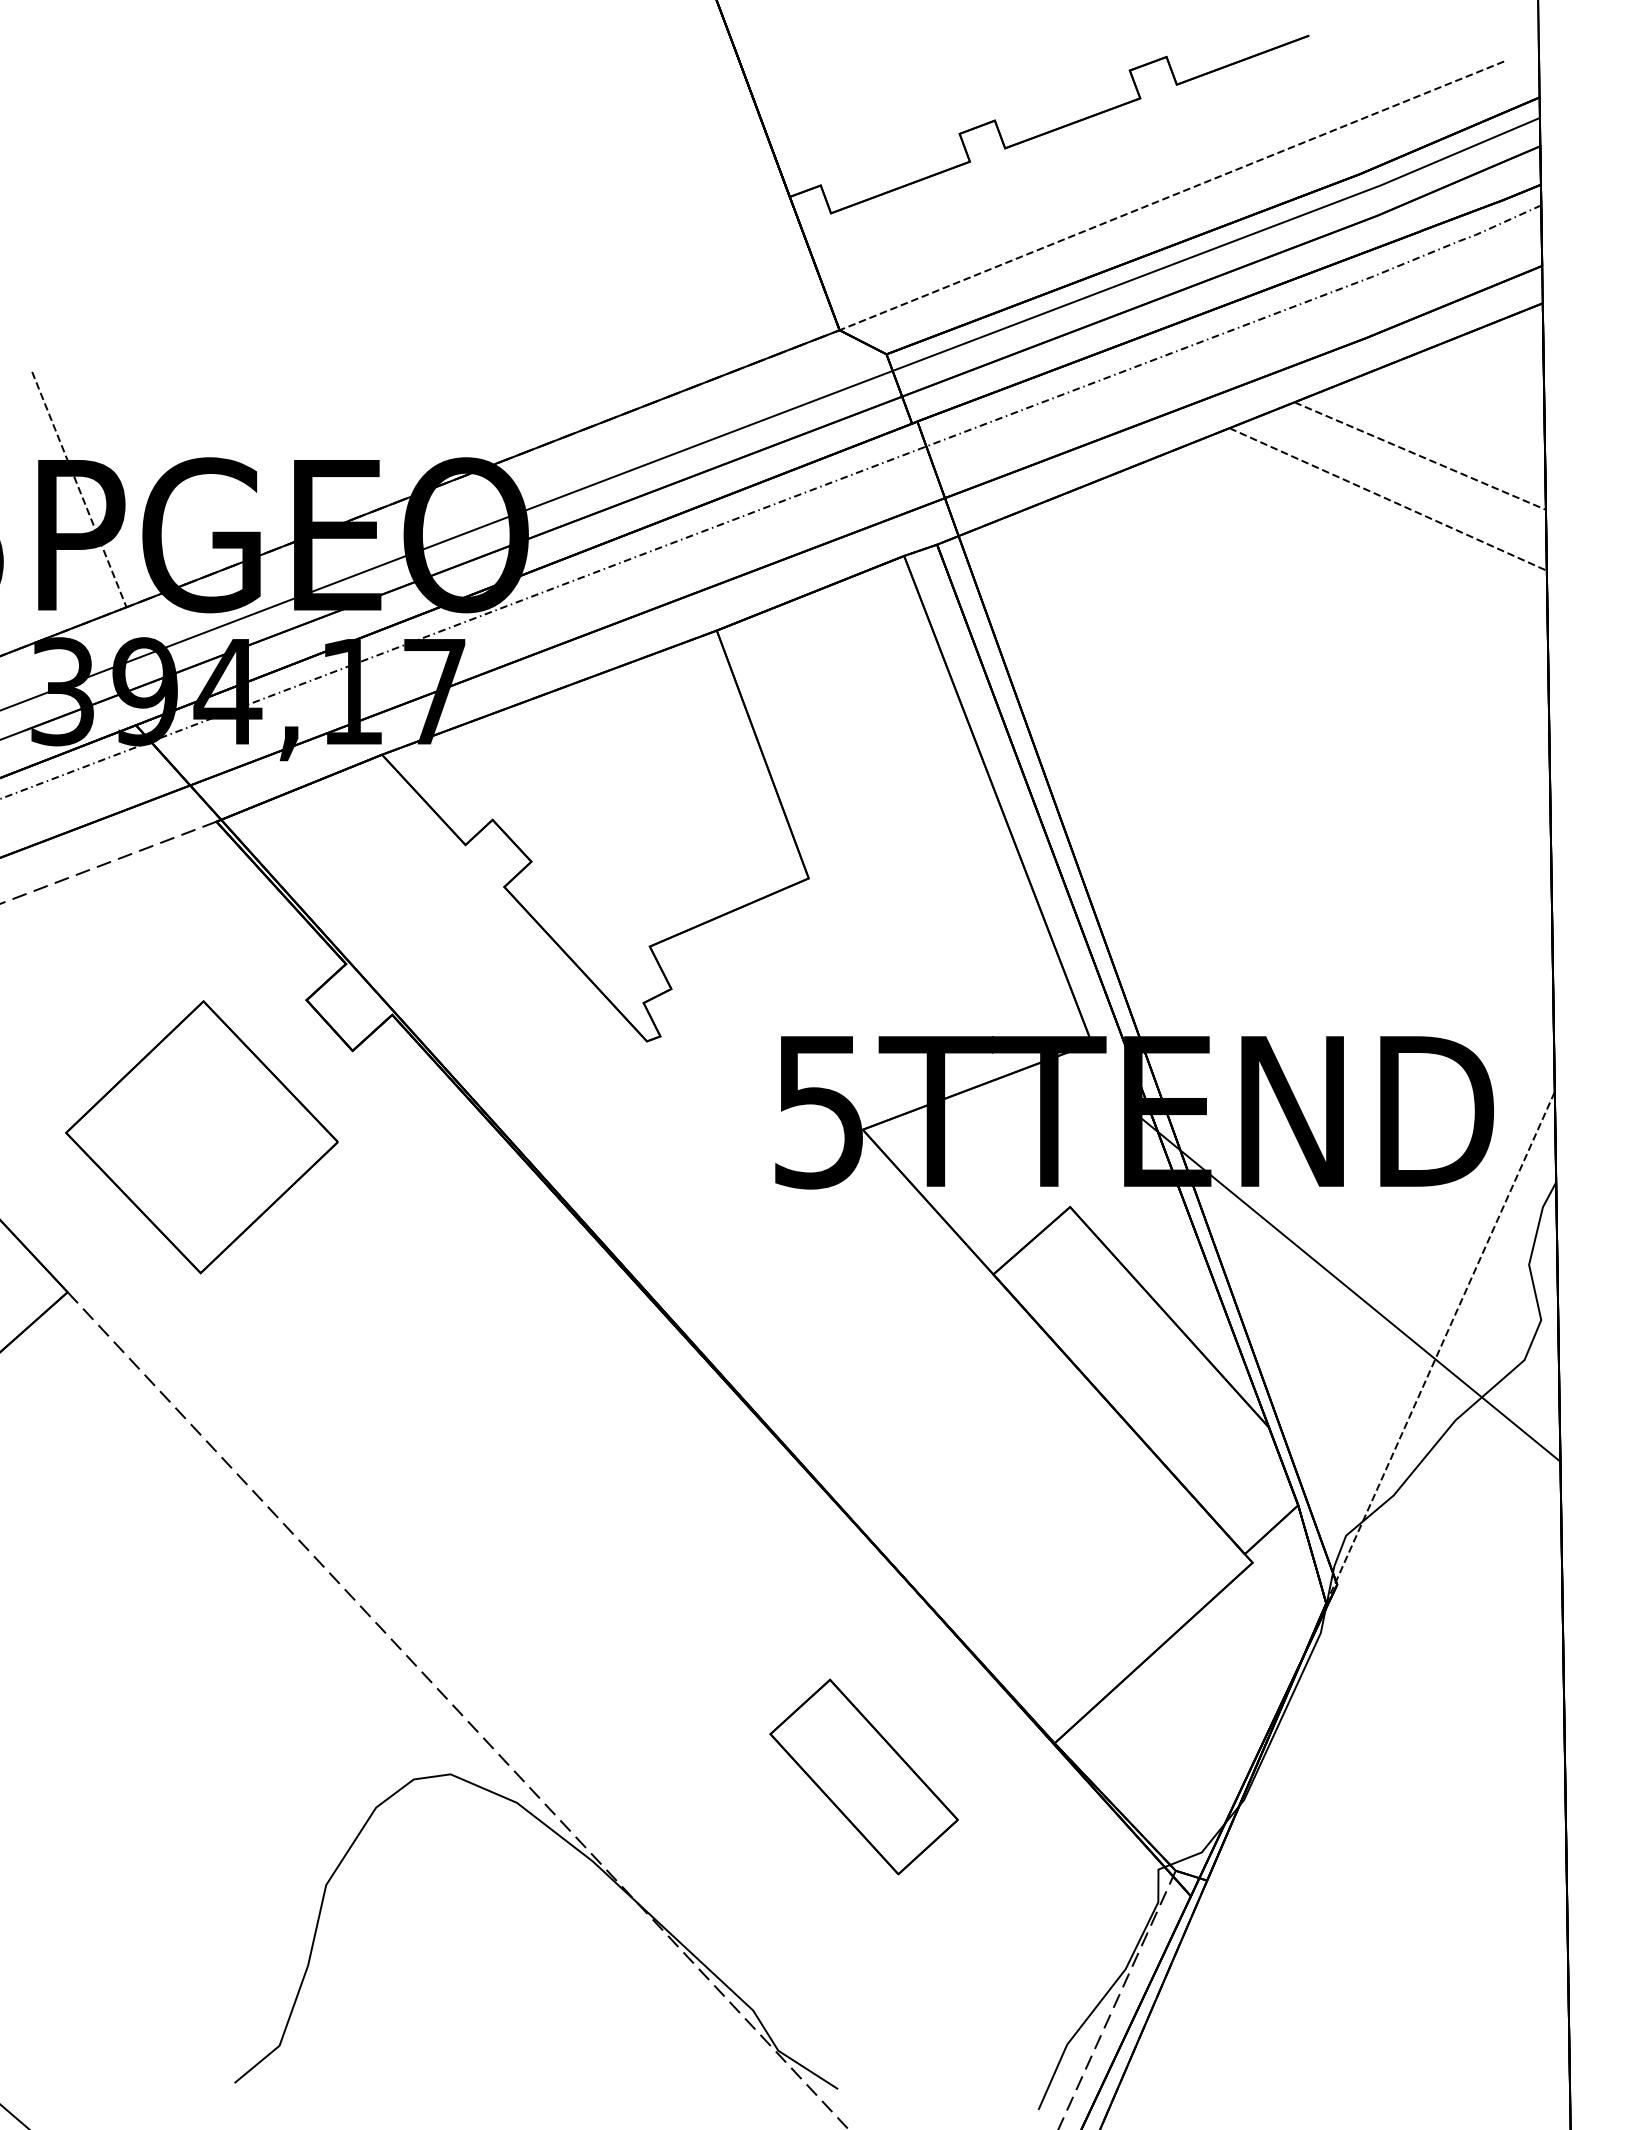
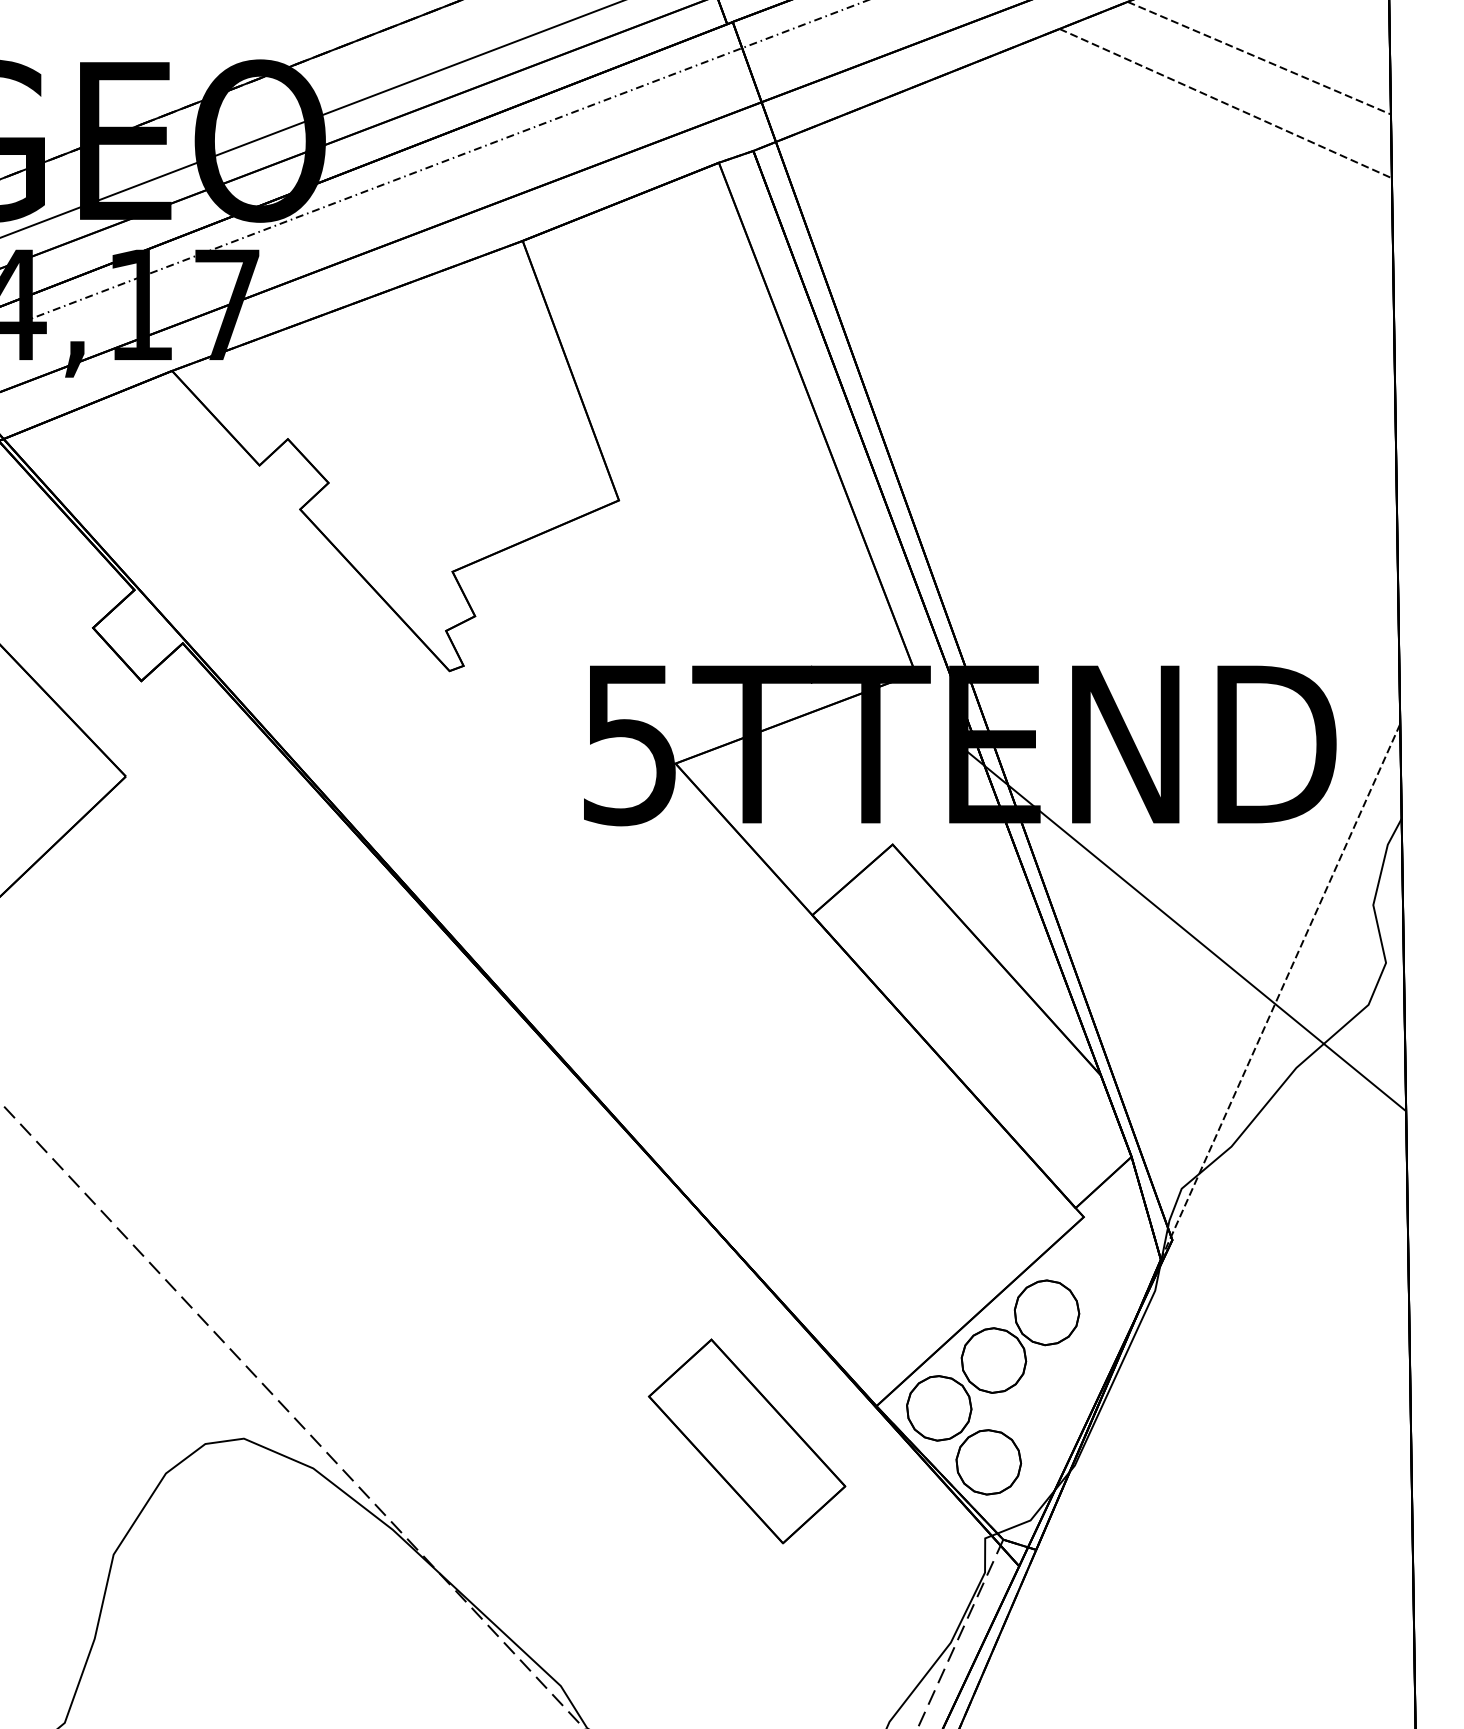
part: (1165, 1725) -> (992, 1387), added
part: (863, 1776) -> (746, 1440), moved

